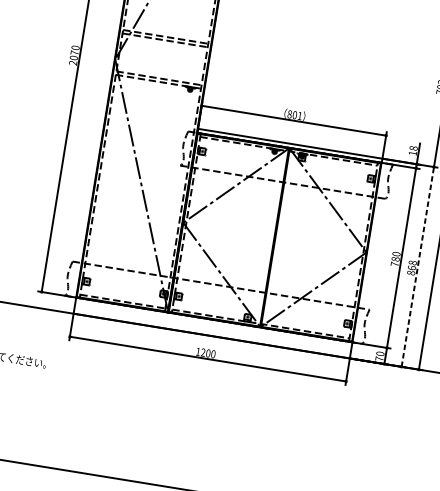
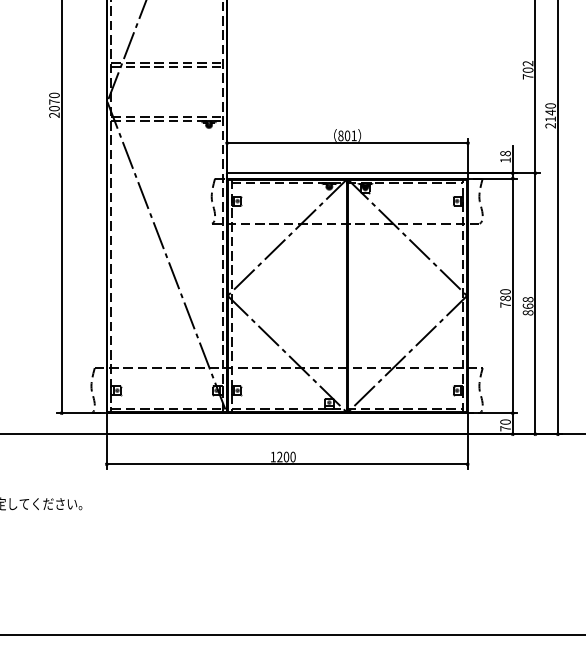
line: (417, 266) -> (535, 303), dashed -> solid

